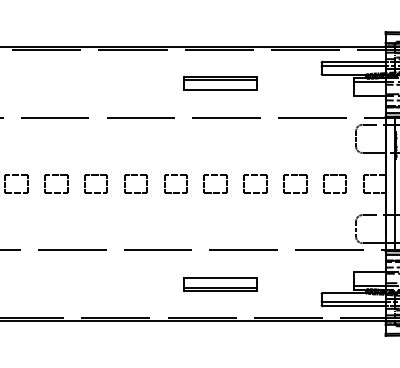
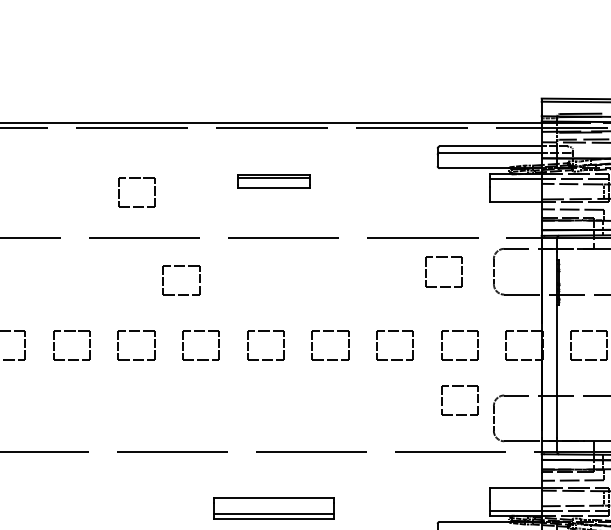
part: (135, 81) -> (135, 178), added
part: (220, 83) -> (273, 181), size x0.6
part: (325, 130) -> (444, 258), added
part: (163, 135) -> (181, 266), added
part: (334, 209) -> (458, 386), added

